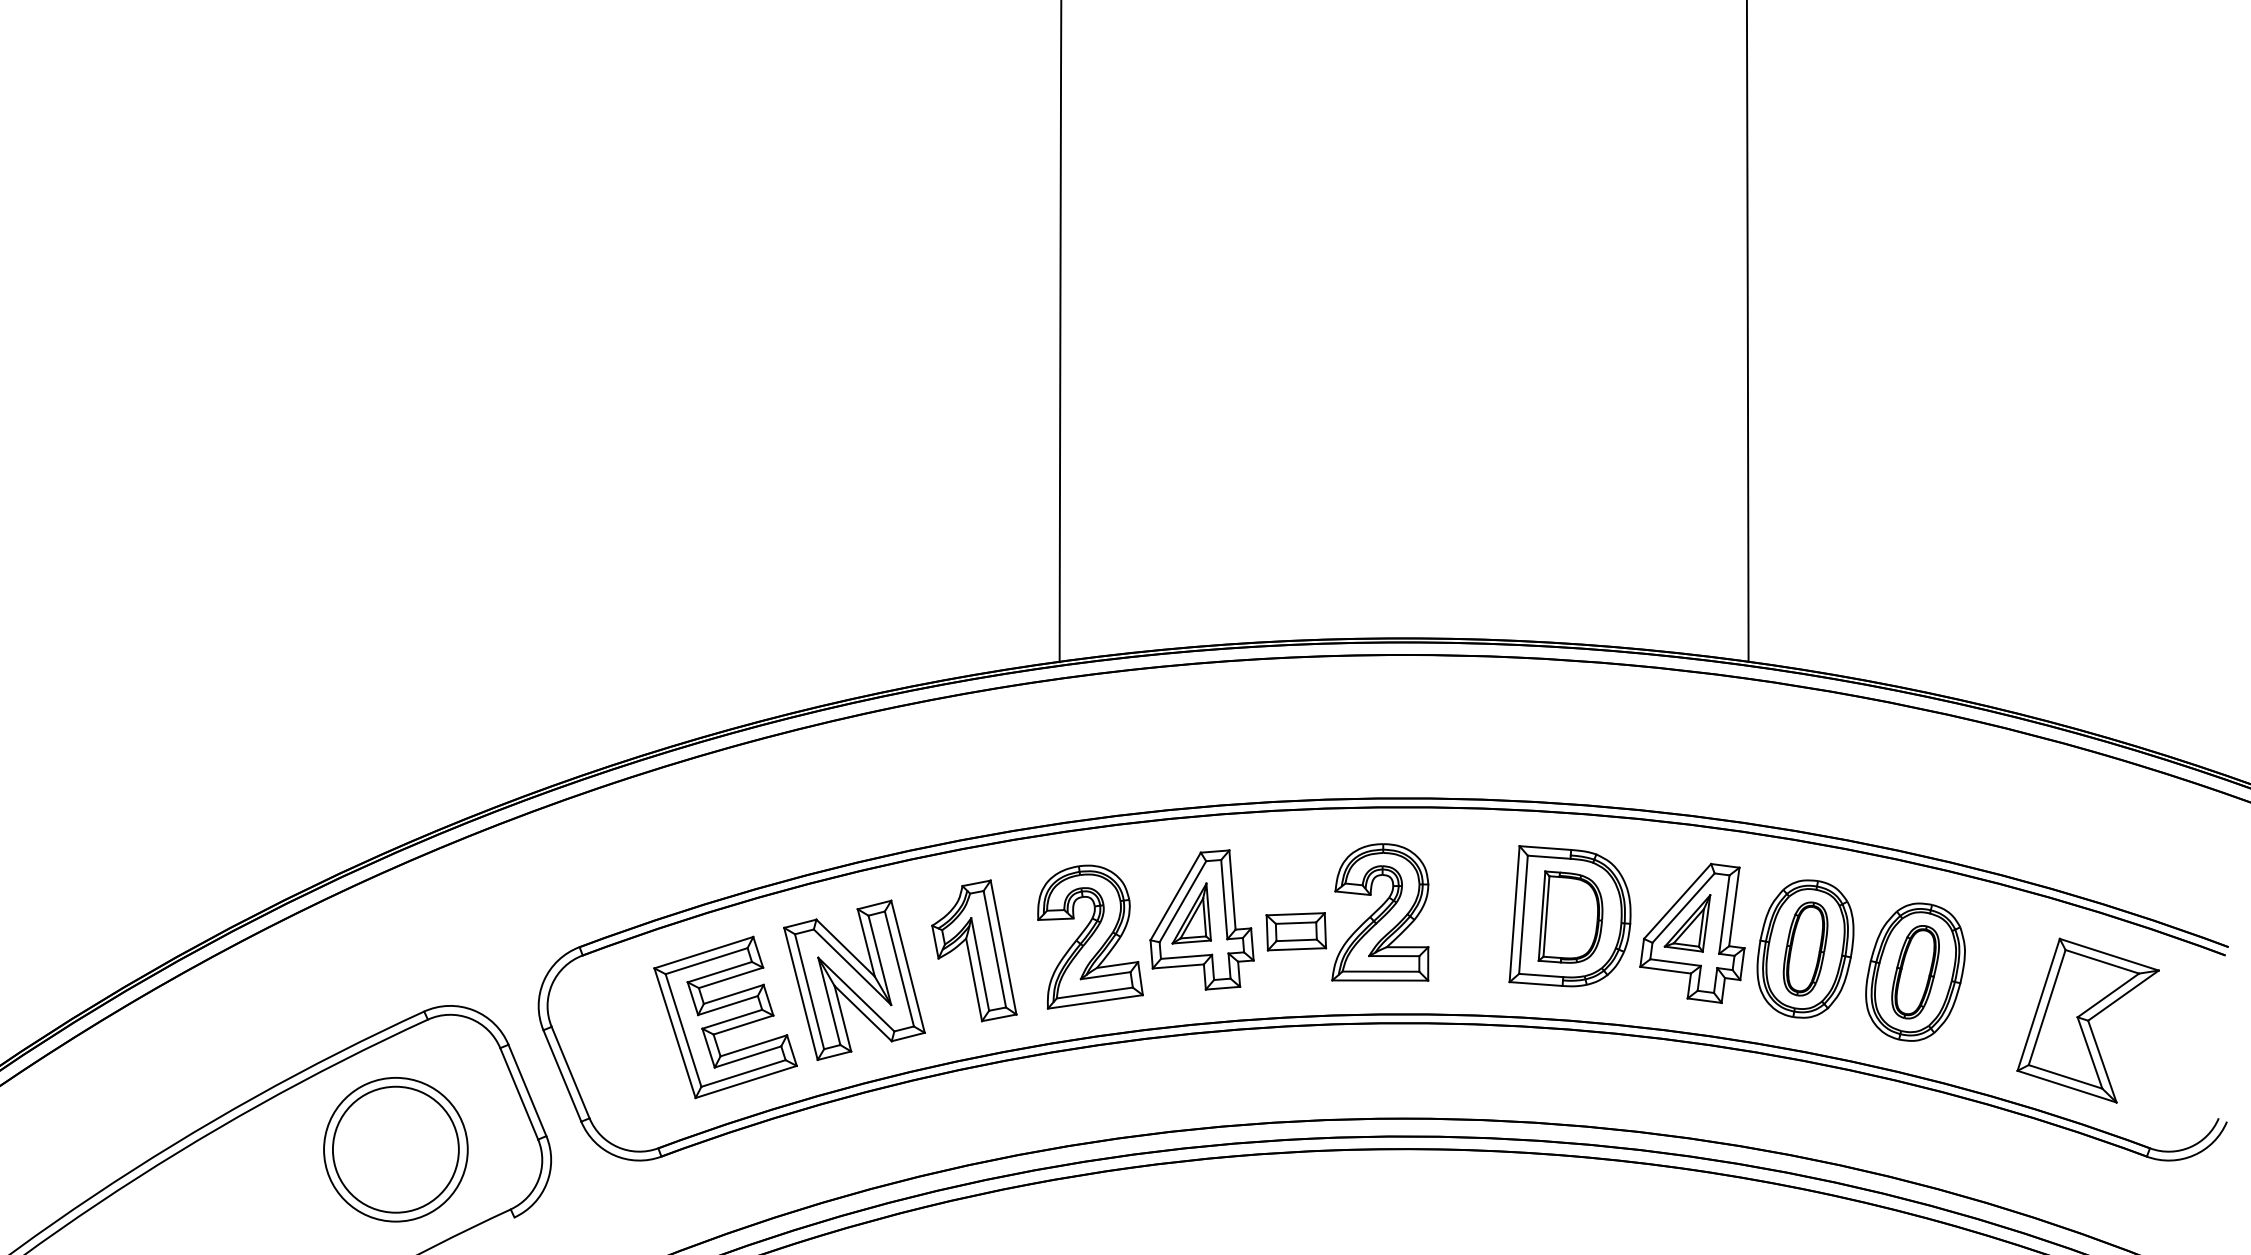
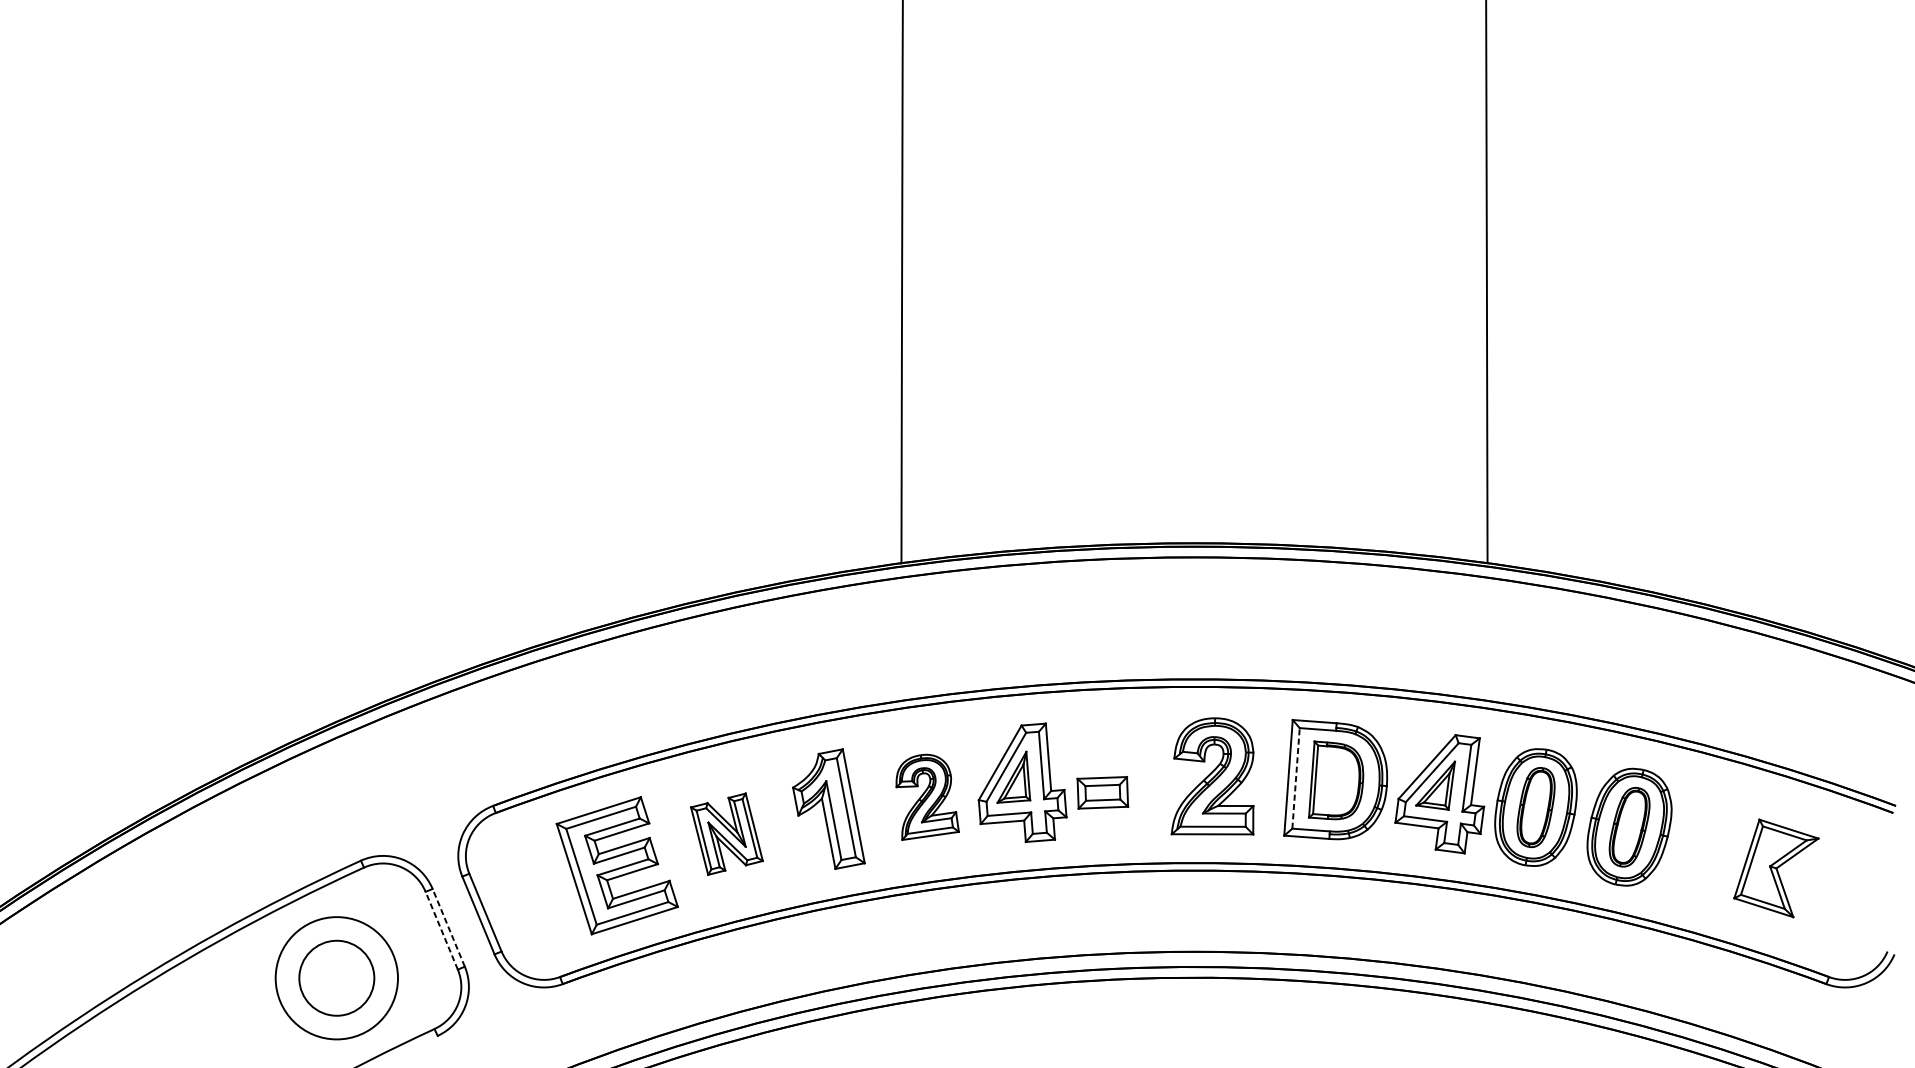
part: (1380, 912) -> (1212, 776), moved
line: (1523, 914) -> (1296, 778), solid -> dashed
part: (1090, 936) -> (927, 796), size x0.7
part: (854, 980) -> (726, 834), size x0.6
part: (2087, 1020) -> (1775, 868), size x0.7
line: (527, 1089) -> (448, 927), solid -> dashed
line: (519, 1093) -> (441, 930), solid -> dashed
circle: (395, 1149) -> (336, 978), size x0.7

